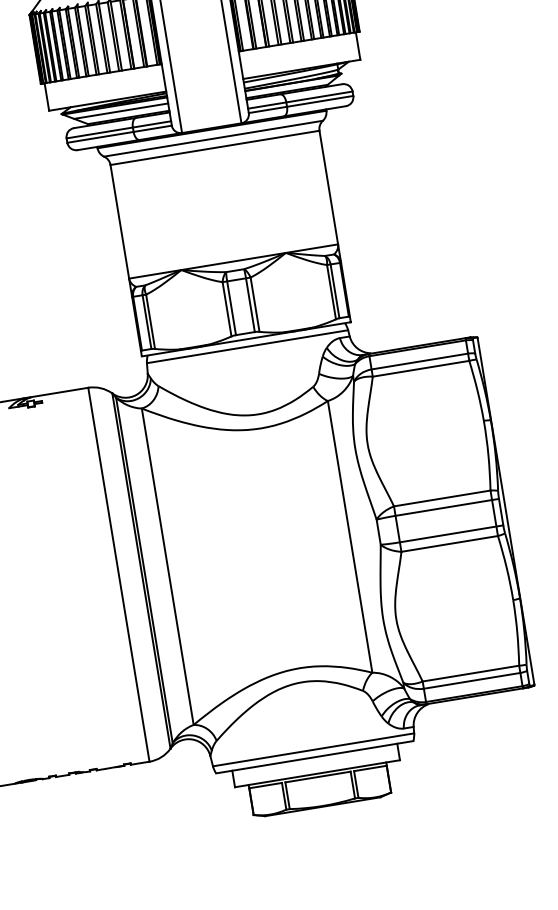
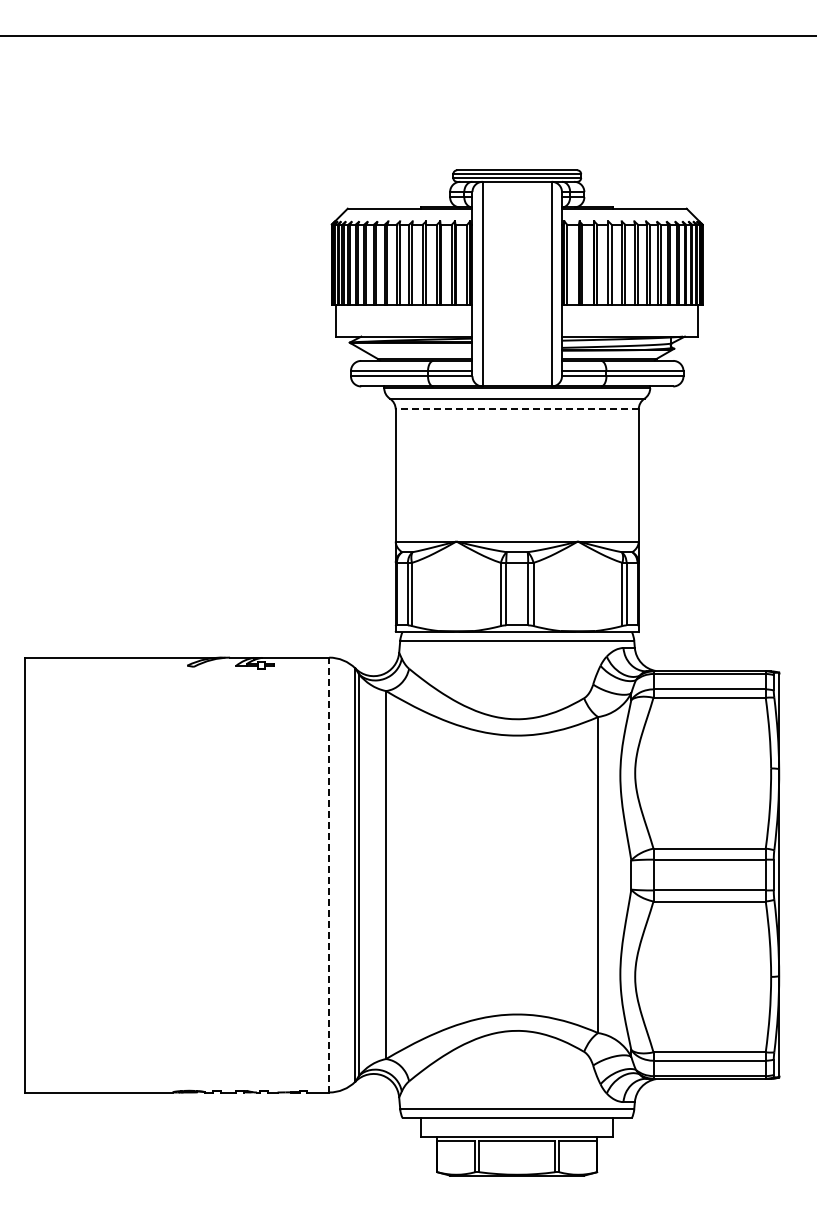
line: (120, 111) -> (417, 350), removed
line: (215, 147) -> (517, 409), solid -> dashed
line: (119, 574) -> (329, 874), solid -> dashed

